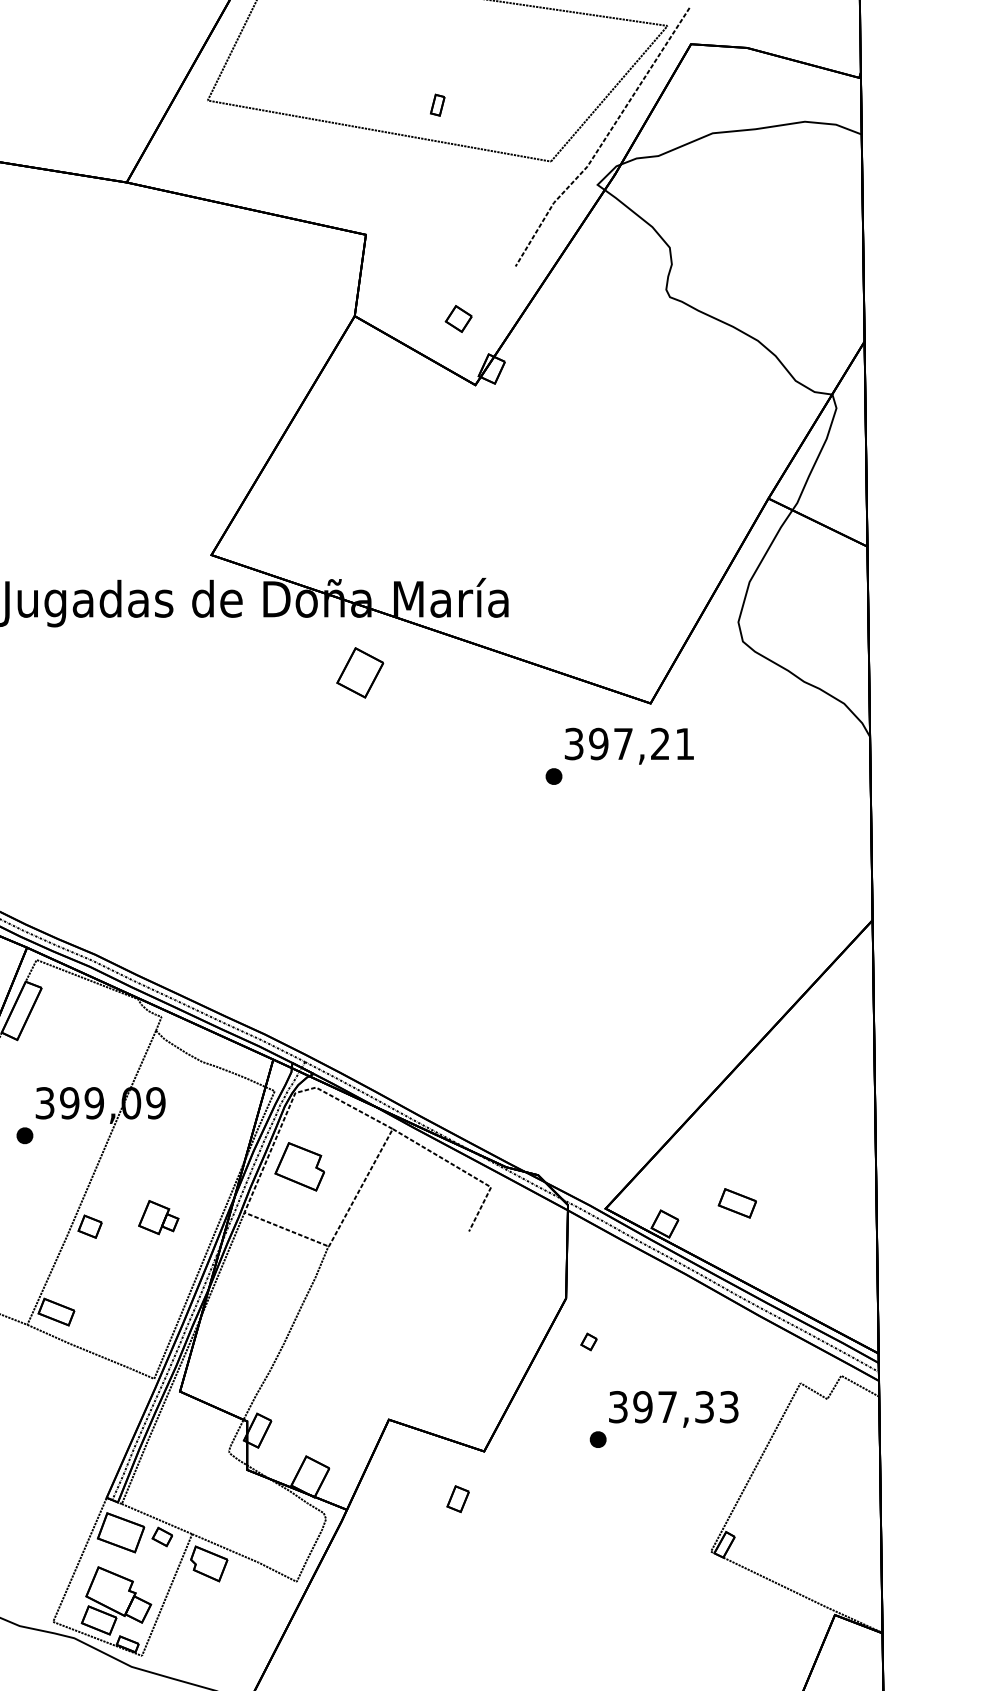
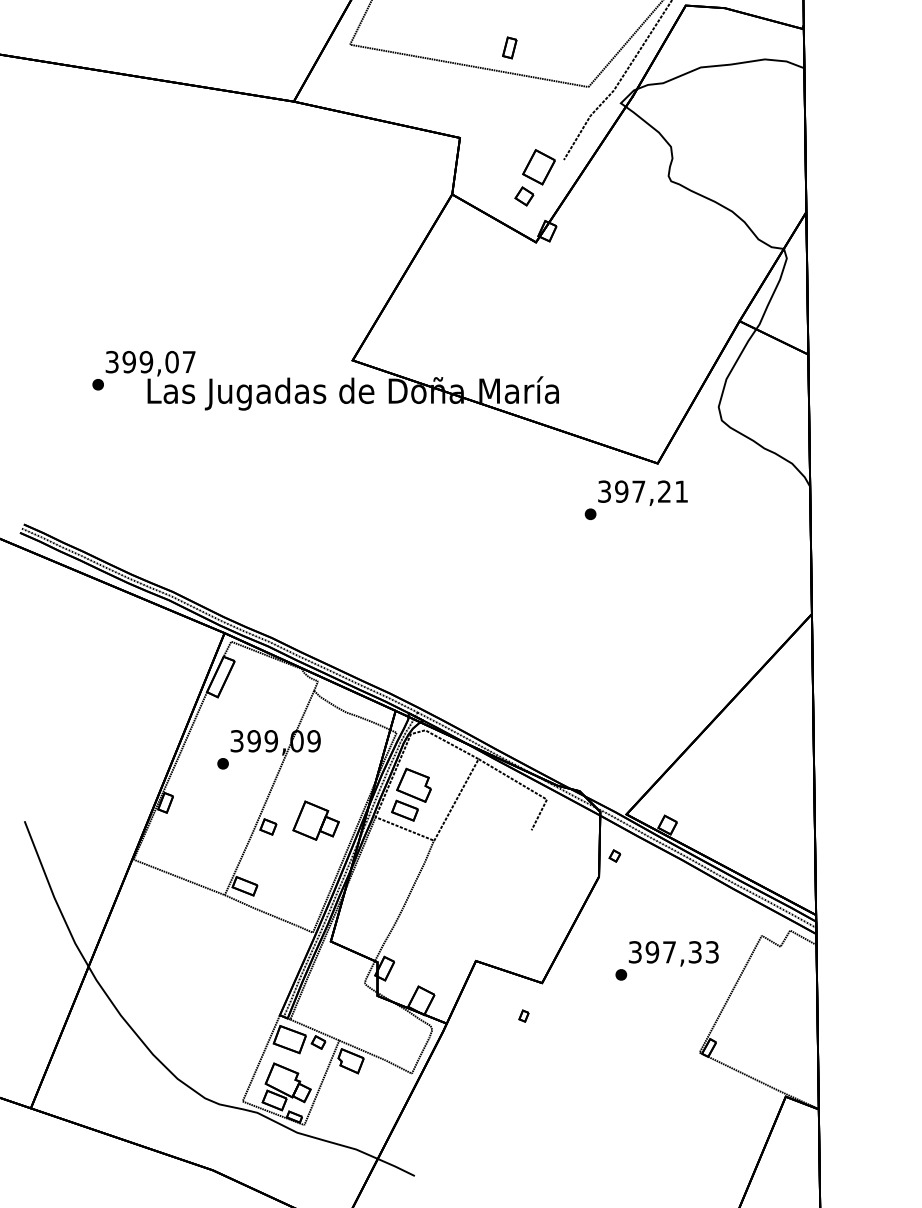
part: (437, 104) -> (509, 47), size x1.43
part: (359, 673) -> (538, 167), moved
part: (736, 1202) -> (404, 810), moved
part: (157, 1217) -> (315, 820), size x1.67
part: (588, 1341) -> (614, 855), moved
part: (457, 1498) -> (523, 1015), size x0.62

